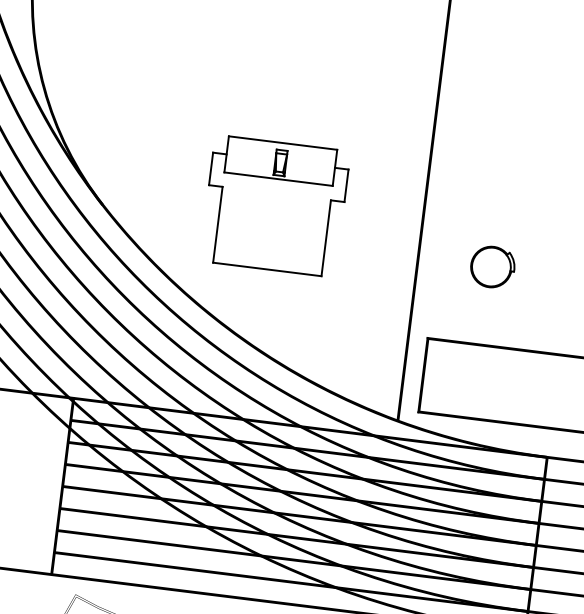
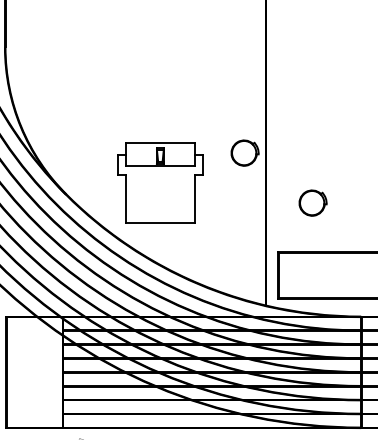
part: (393, 173) -> (244, 152), added
part: (275, 205) -> (160, 182), moved

